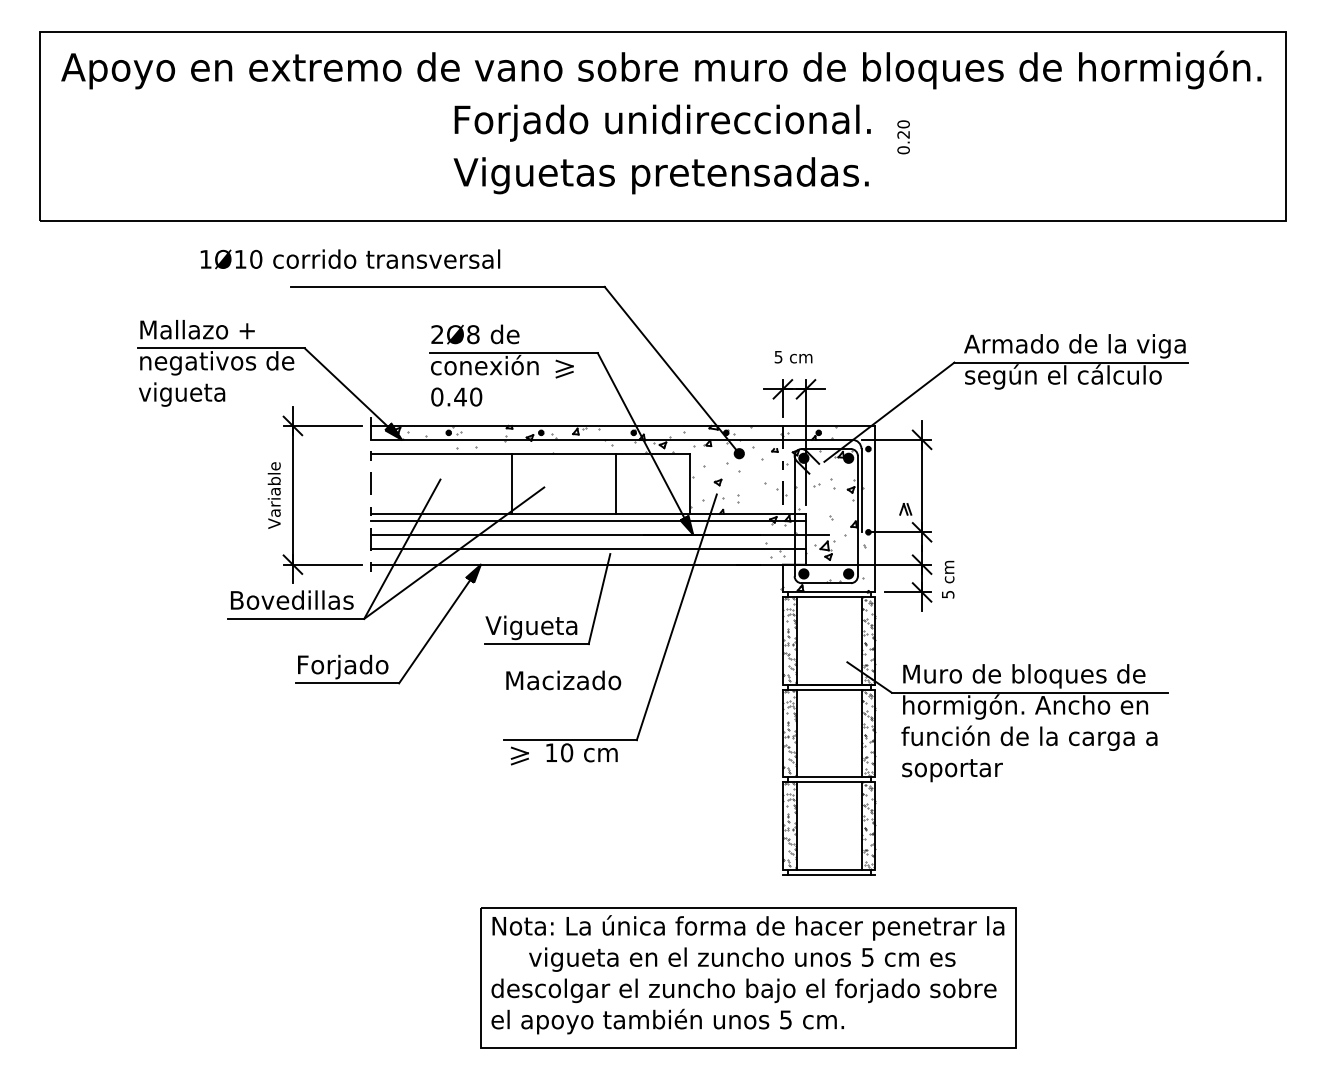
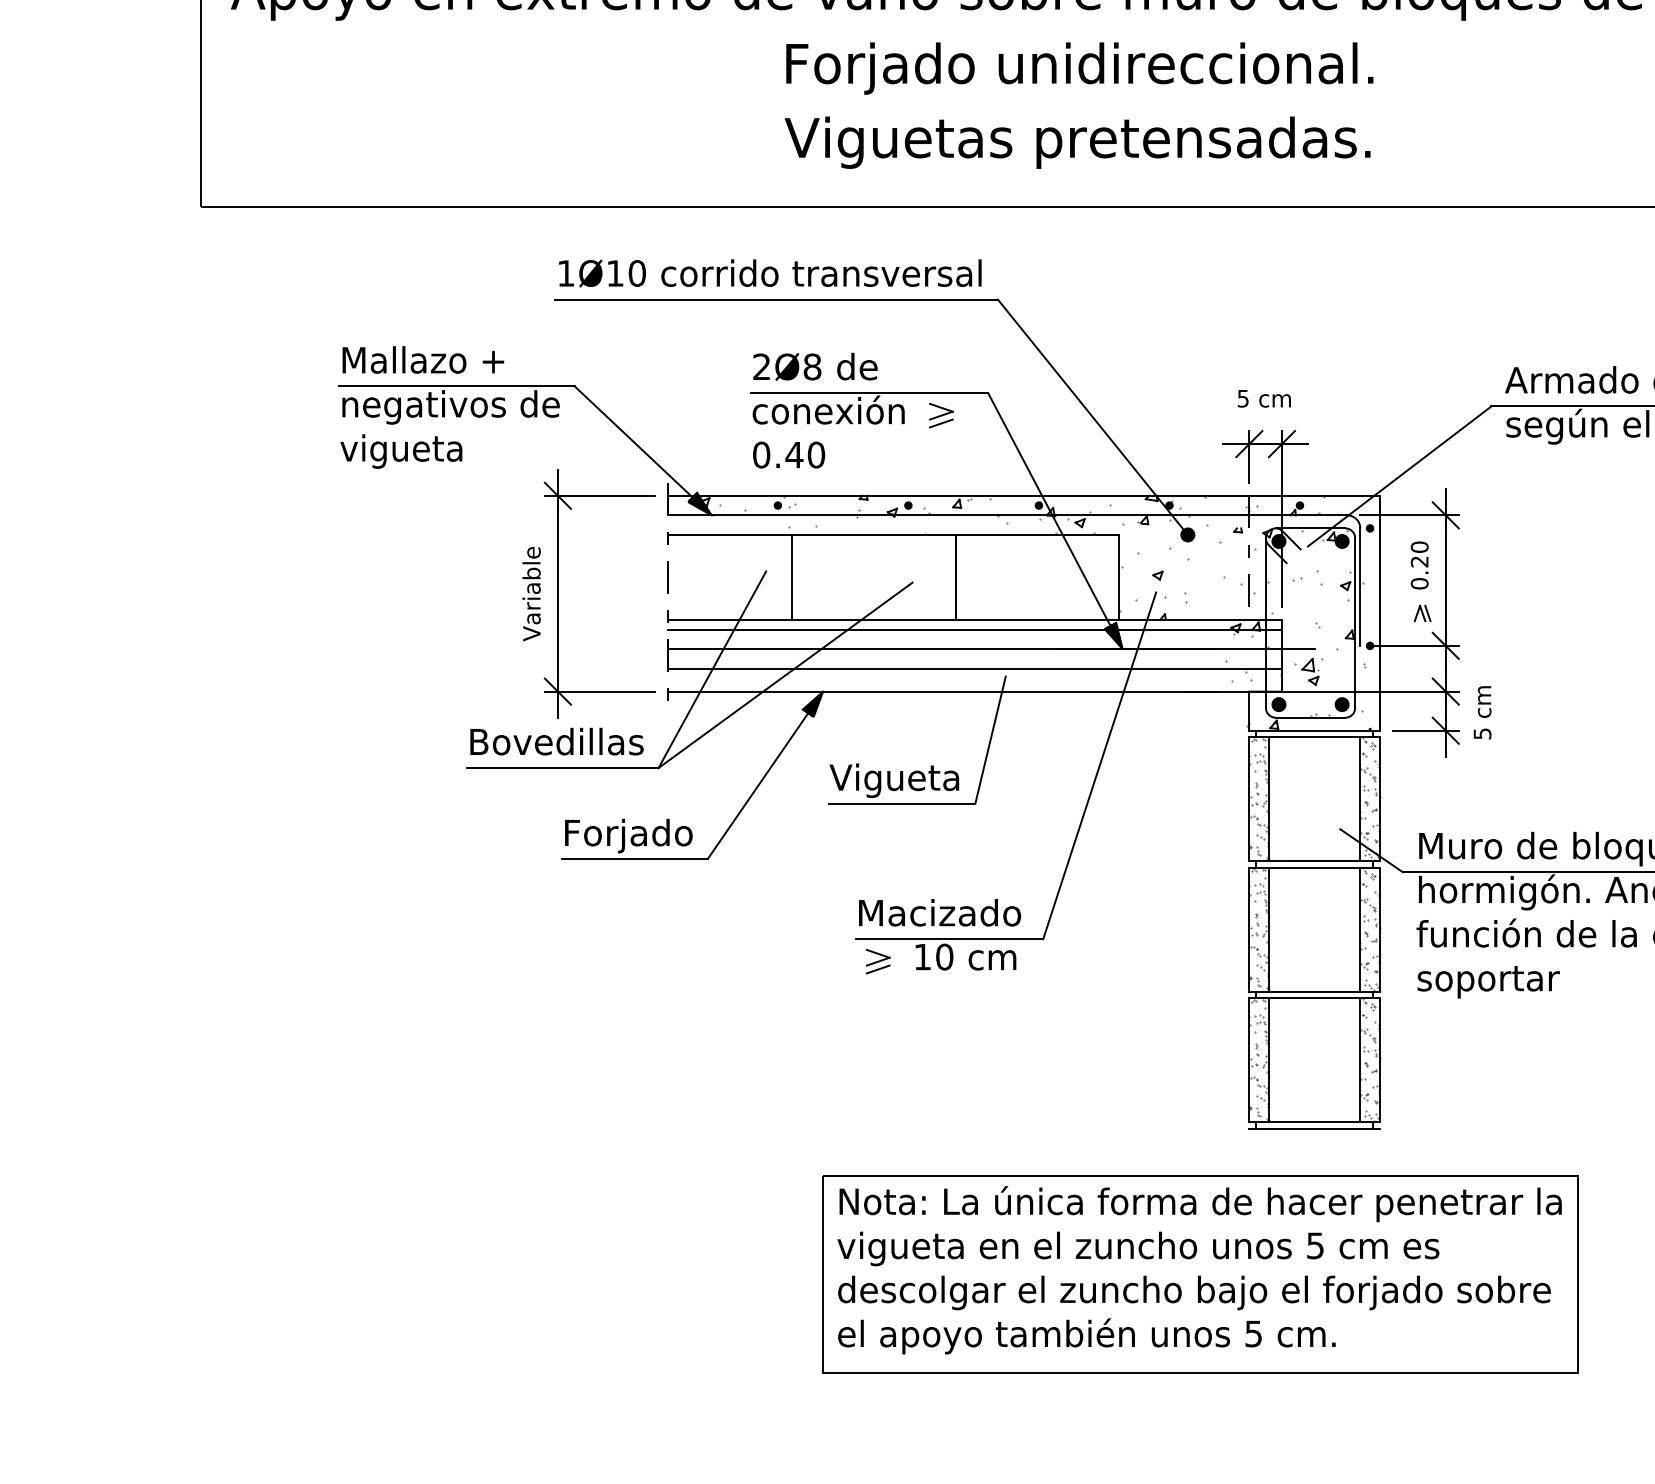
text: (903, 137) -> (1419, 565), moved
text: (350, 259) -> (770, 273), moved
line: (512, 483) -> (792, 577), moved
line: (615, 483) -> (955, 577), moved
text: (563, 680) -> (939, 912), moved
text: (742, 959) -> (1138, 1248), moved

